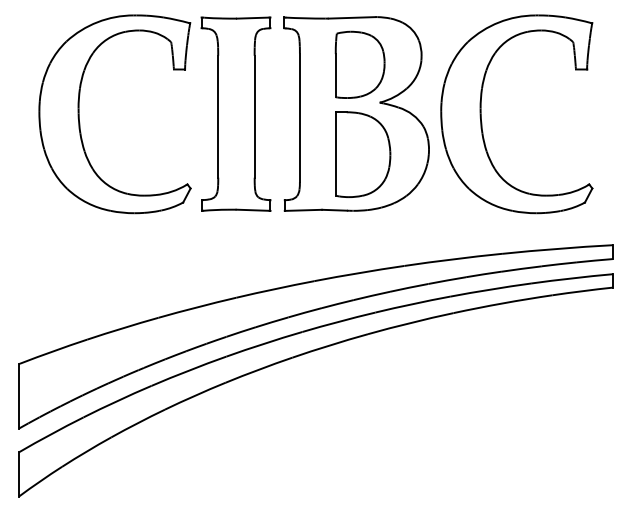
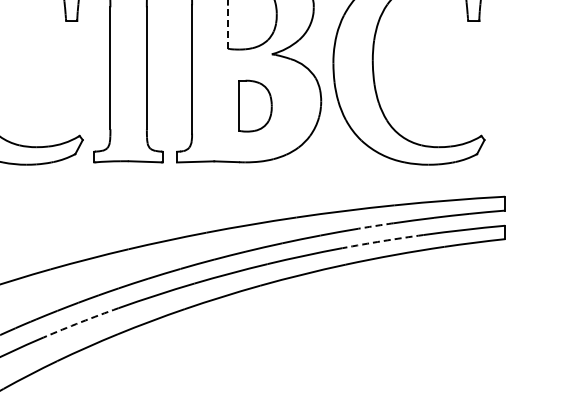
line: (335, 75) -> (227, 27), solid -> dashed
part: (363, 154) -> (255, 106), size x0.6
arc: (483, 274) -> (375, 226), solid -> dashed
arc: (490, 289) -> (382, 241), solid -> dashed
arc: (188, 370) -> (80, 322), solid -> dashed

